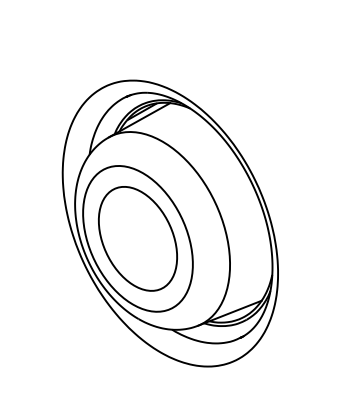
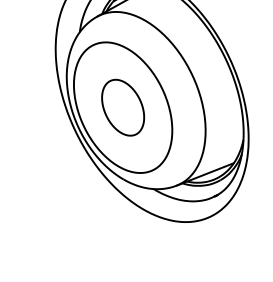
part: (137, 238) -> (122, 107), size x0.6

